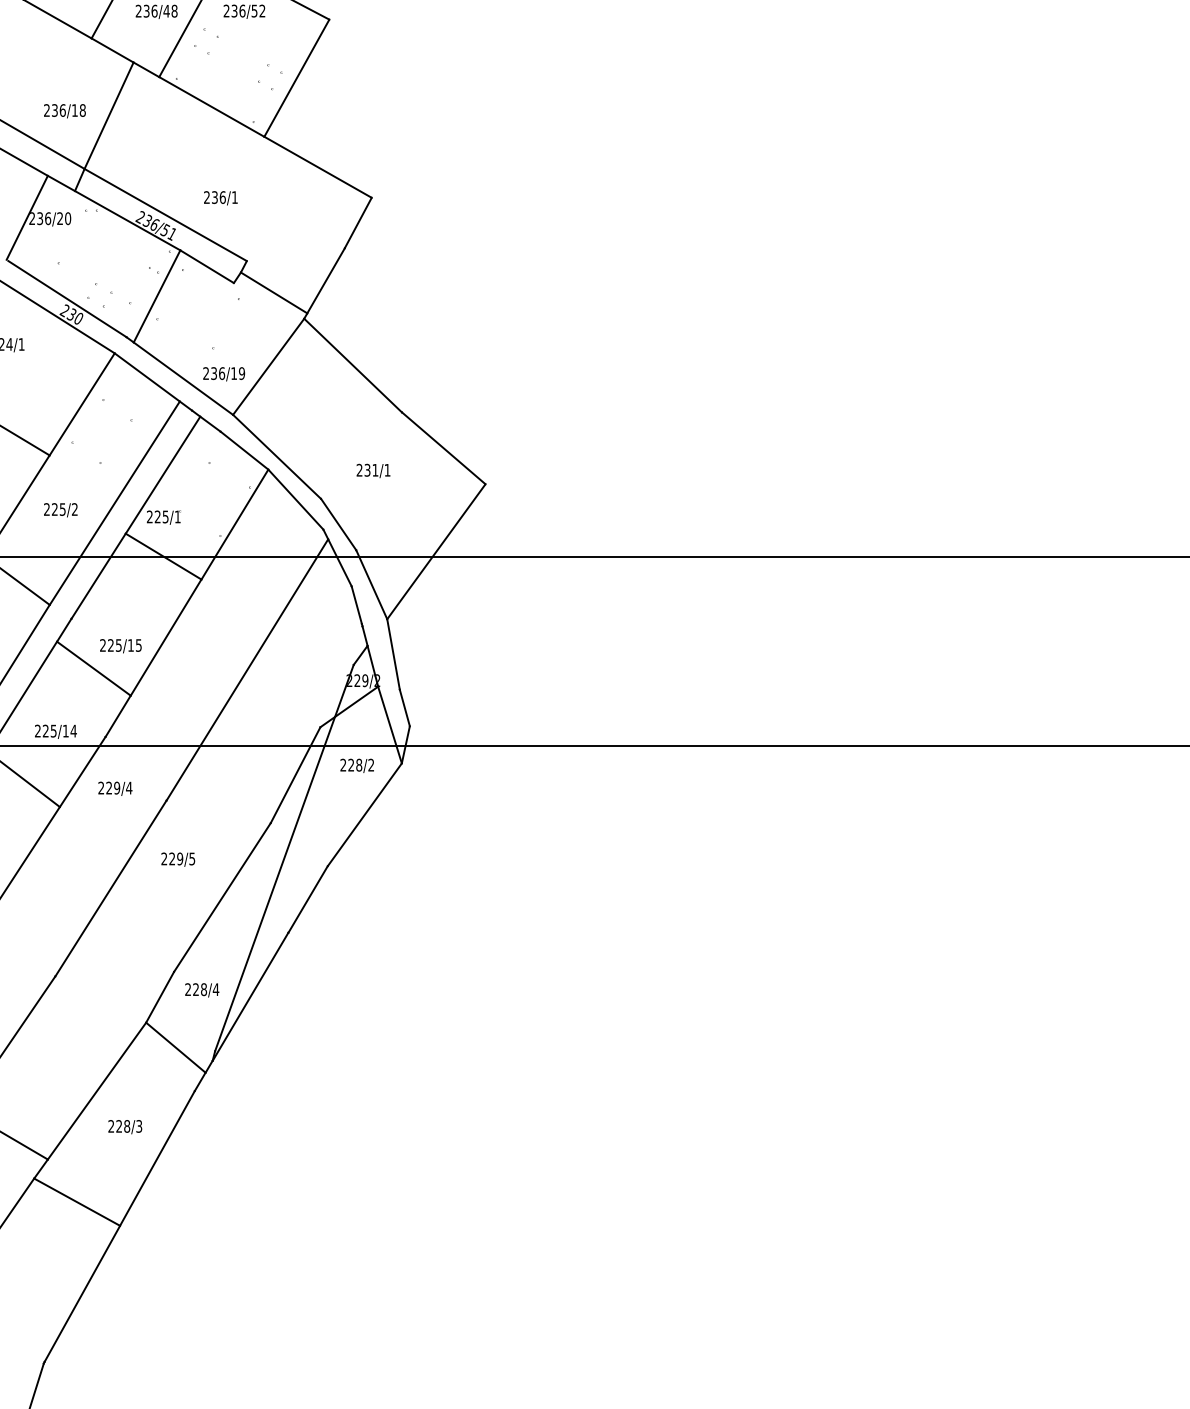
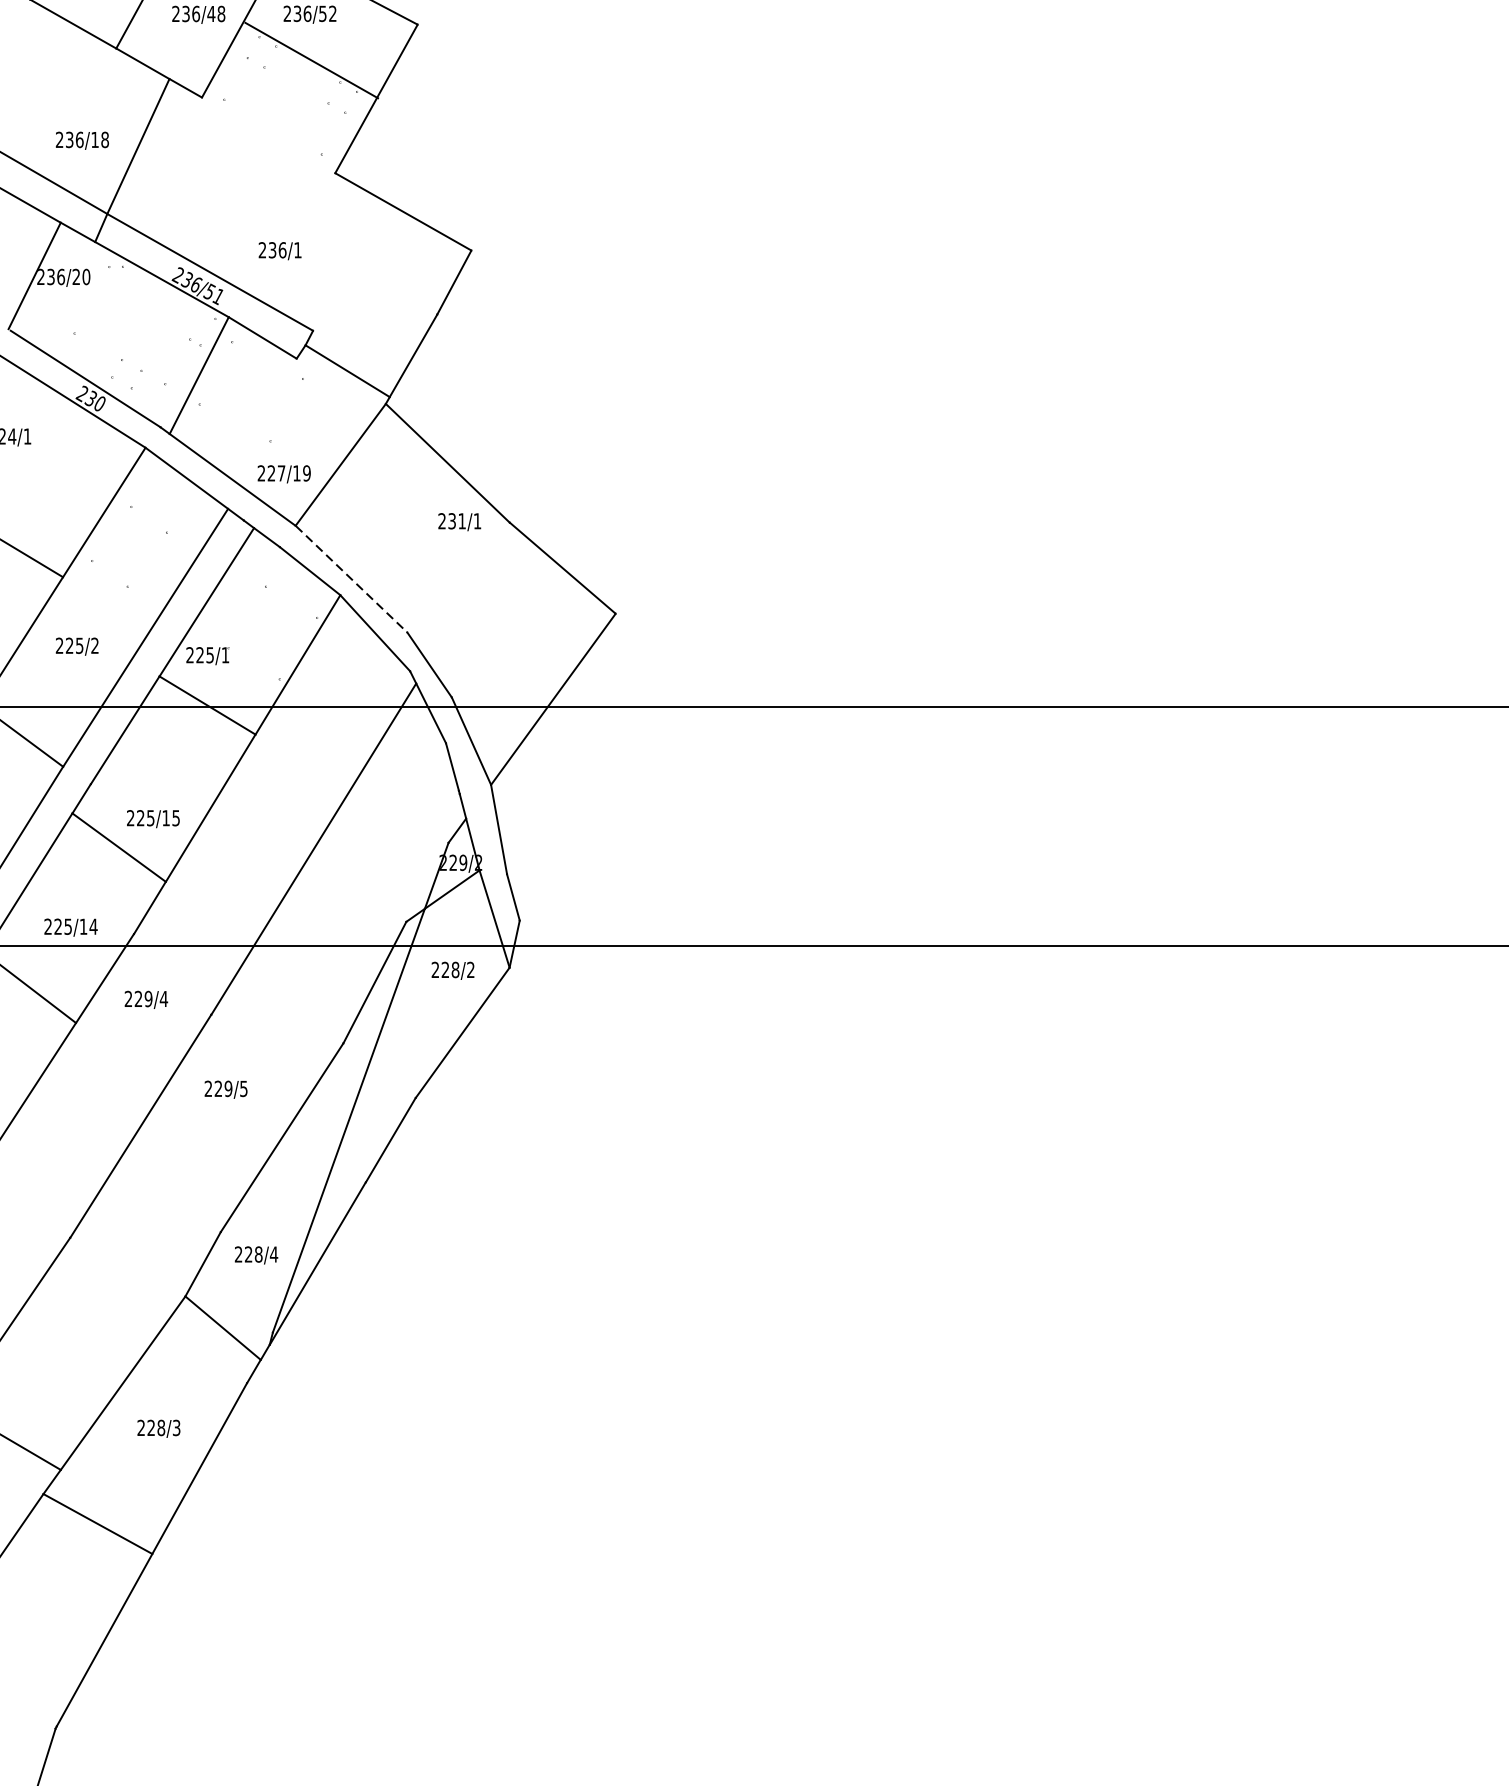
line: (211, 106) -> (311, 59), moved
text: (218, 373) -> (277, 473), 236/19 -> 227/19
line: (277, 457) -> (351, 579), solid -> dashed
text: (373, 470) -> (459, 521), moved

